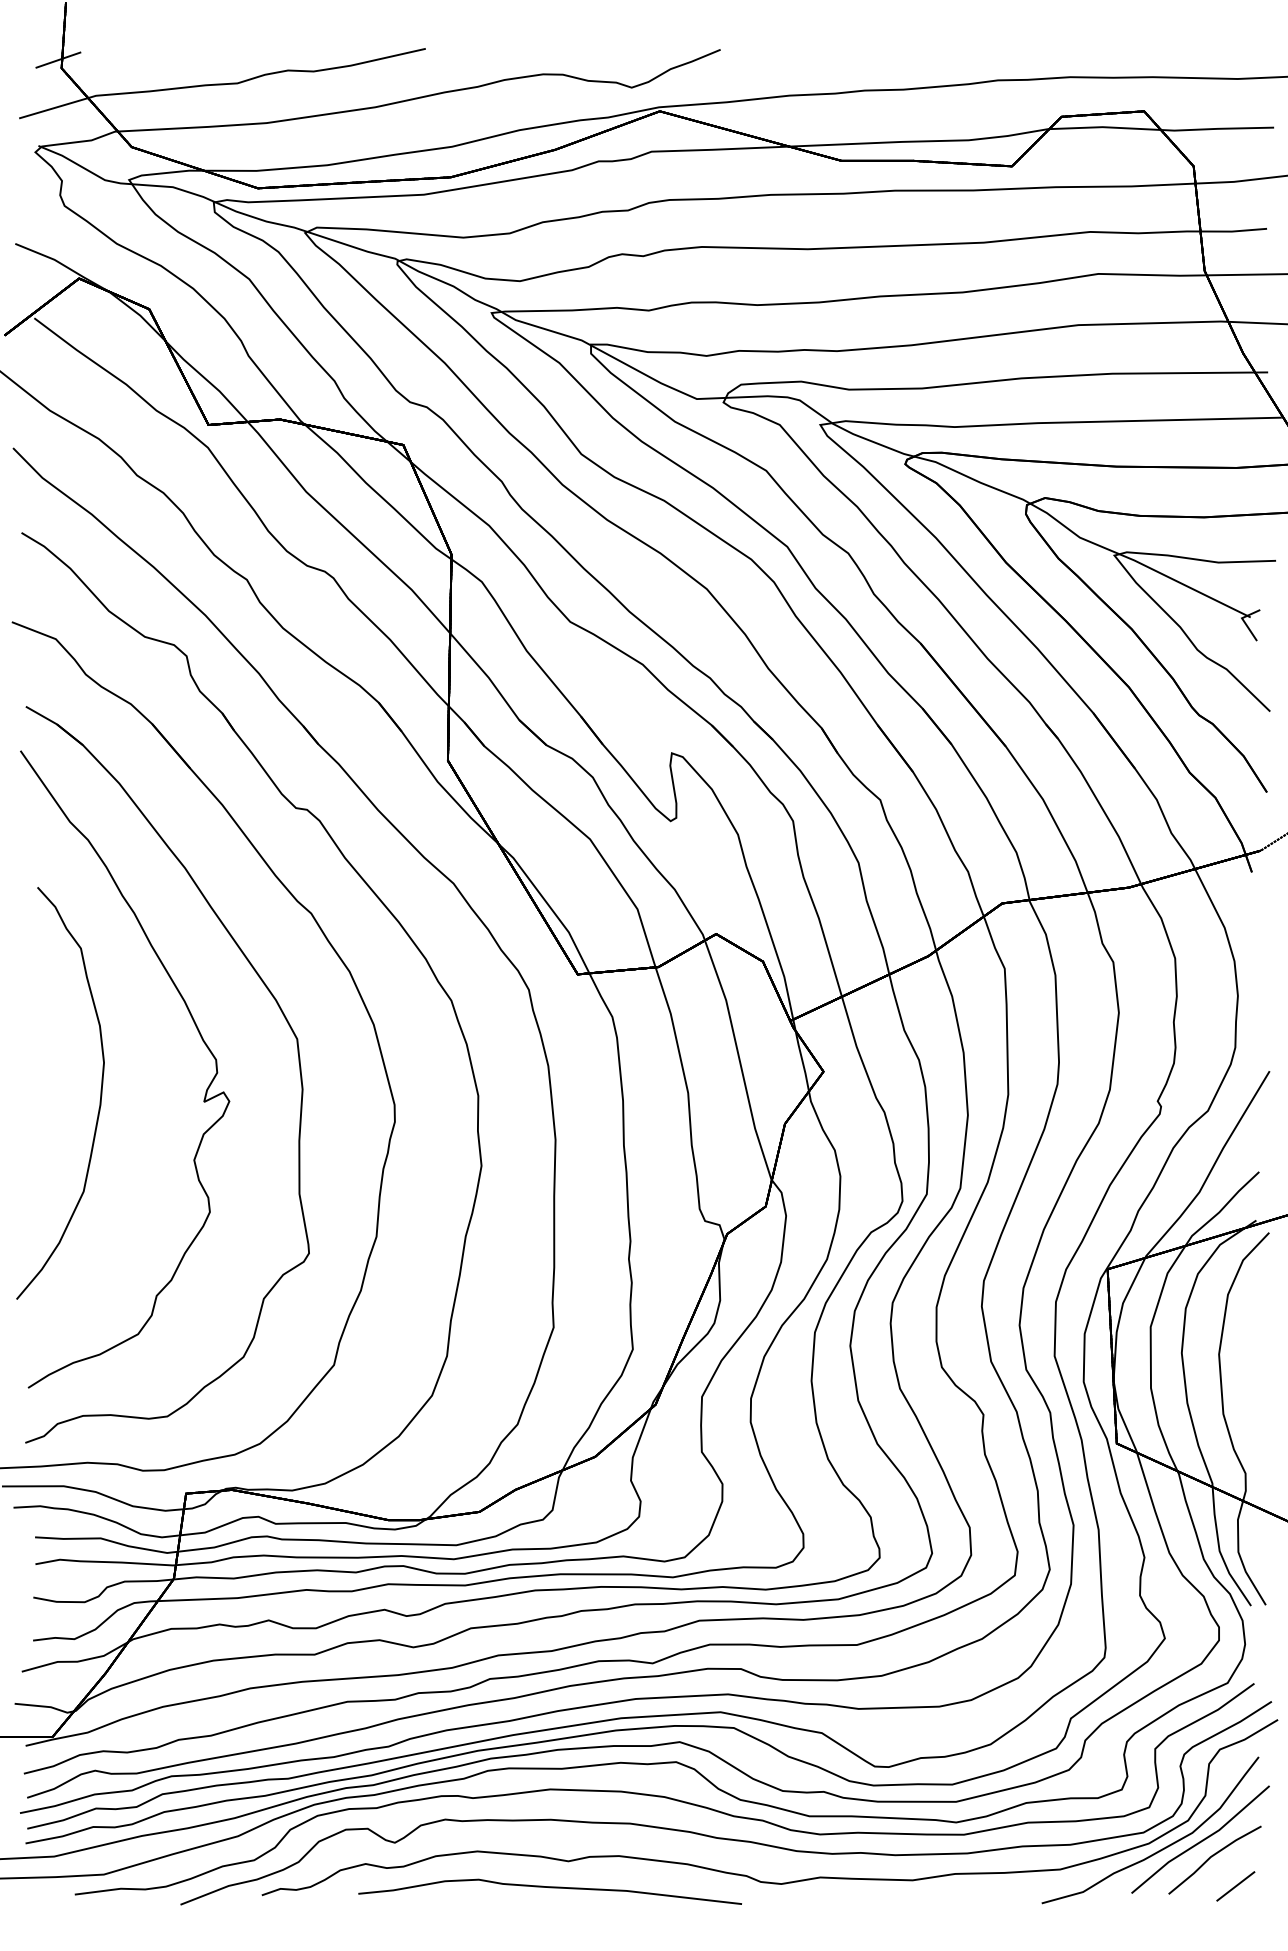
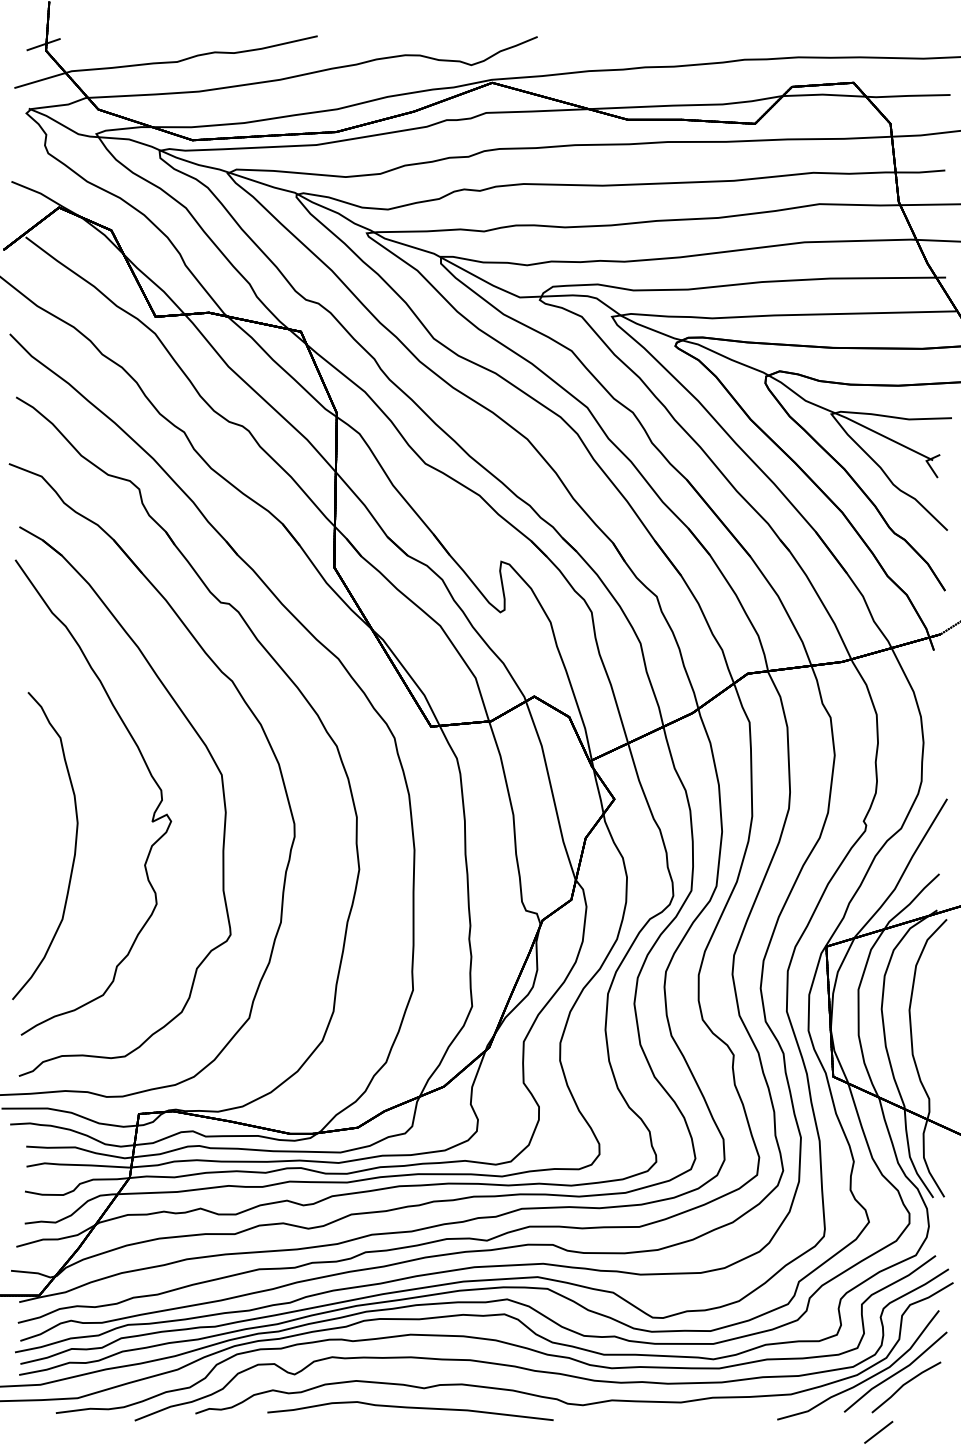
part: (99, 1100) -> (74, 851), moved
line: (1235, 1886) -> (878, 1432), moved

